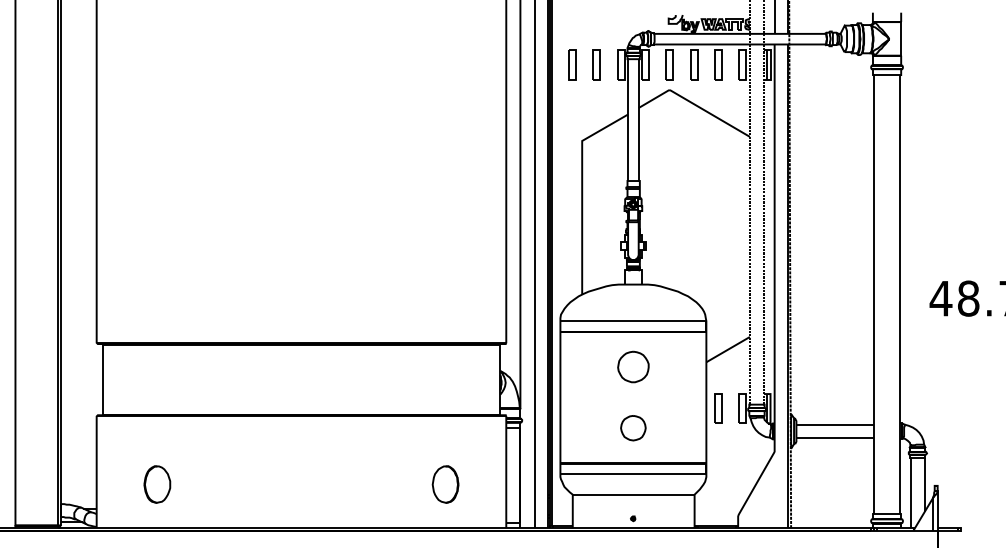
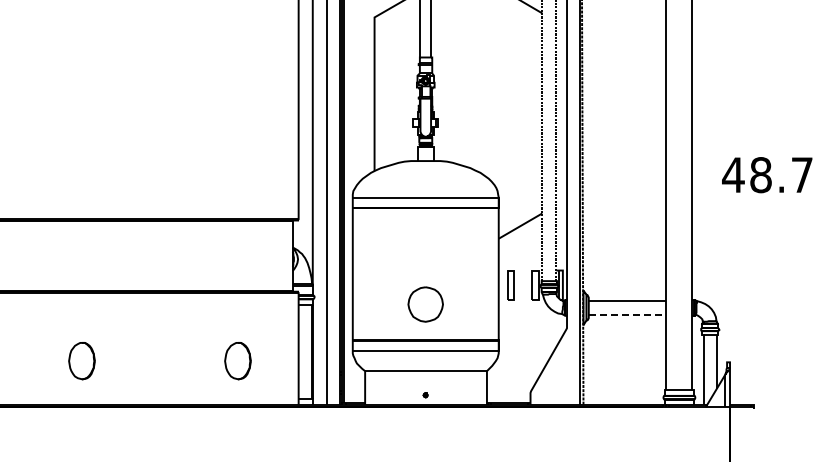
part: (633, 366) -> (425, 242), removed
part: (633, 428) -> (425, 304), size x1.4
line: (835, 438) -> (627, 314), solid -> dashed
part: (289, 484) -> (81, 360), added

